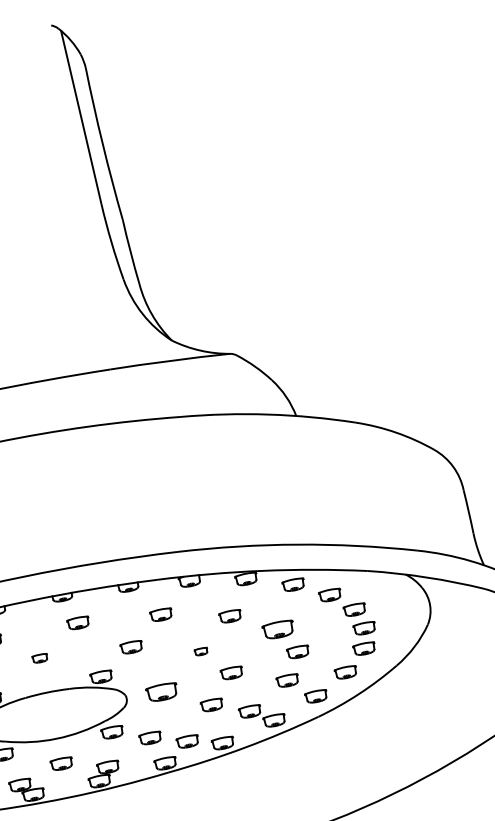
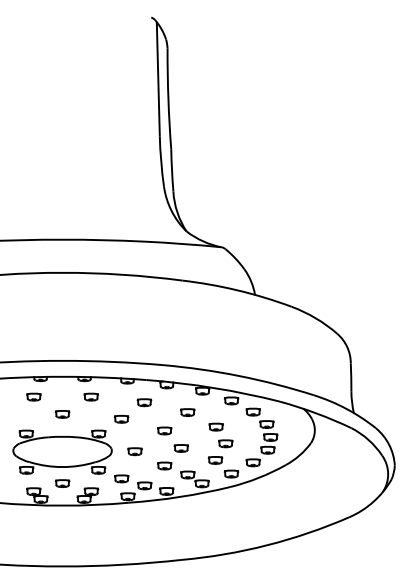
part: (277, 629) -> (215, 426), size x0.71
part: (200, 651) -> (164, 430), size x1.67
part: (40, 658) -> (62, 414), size x1.43
part: (161, 692) -> (134, 451), size x0.71

